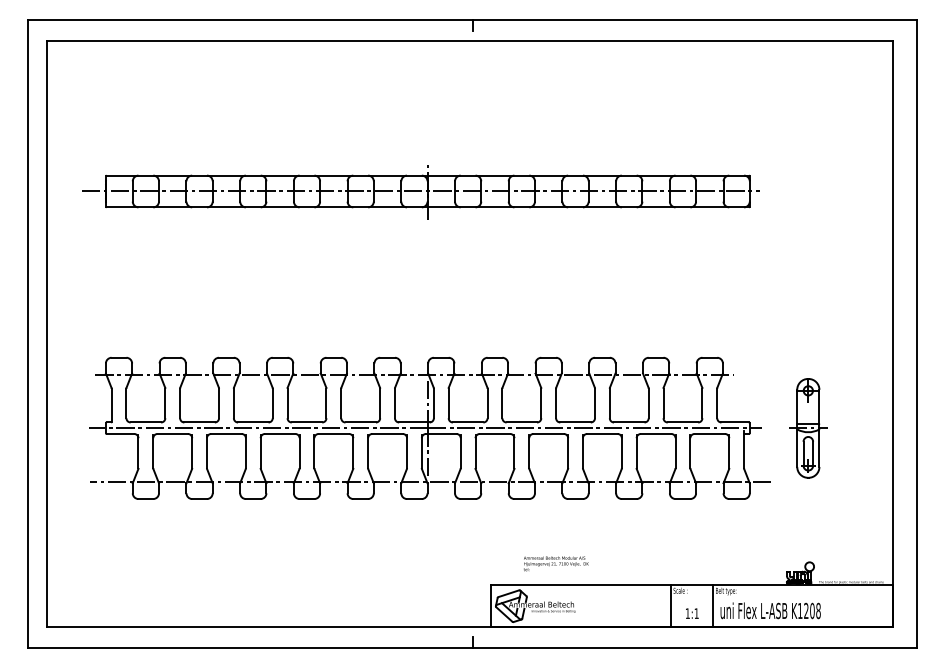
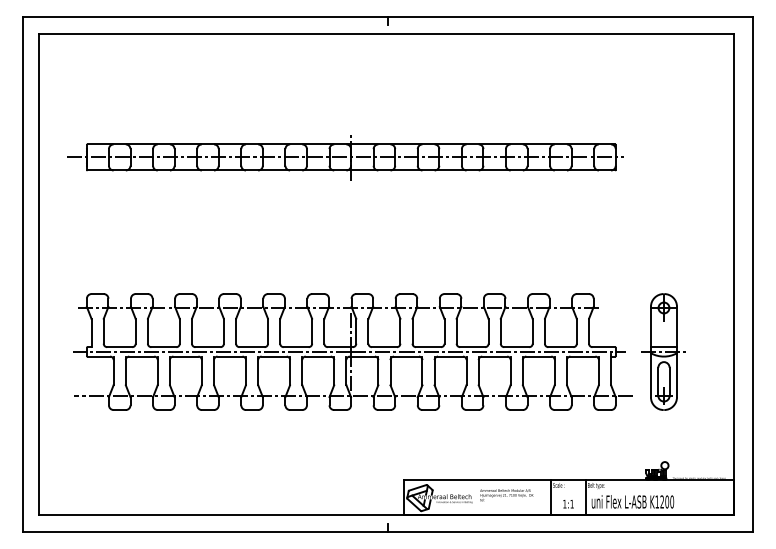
part: (807, 427) -> (663, 351), size x1.43
text: (555, 564) -> (506, 495), moved
text: (818, 610) -> (672, 501), K1208 -> K1200

